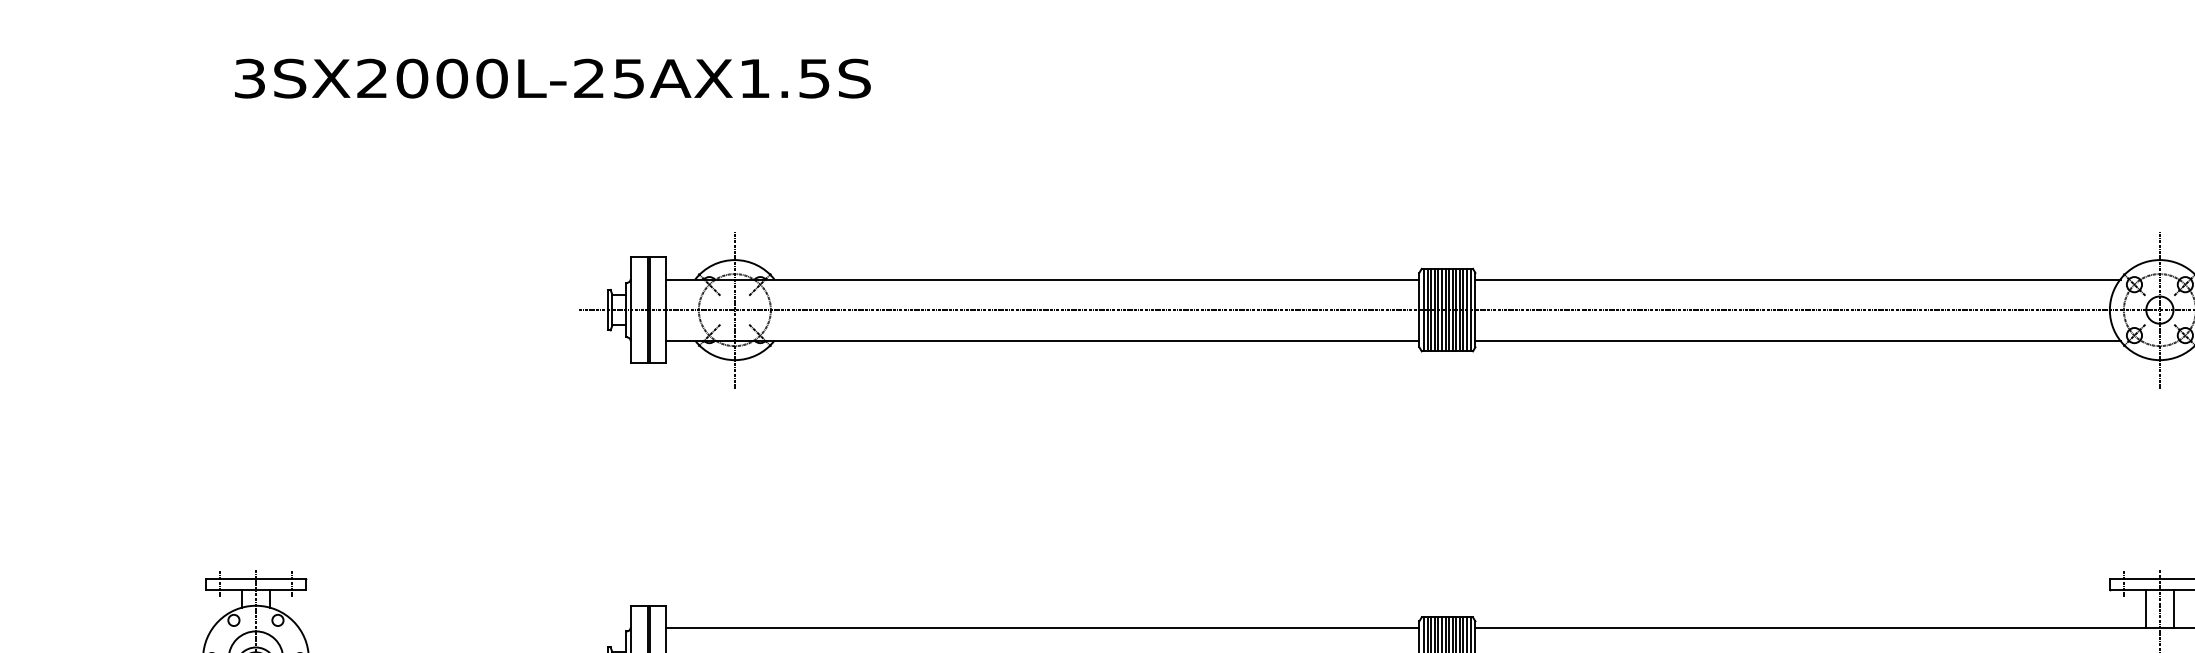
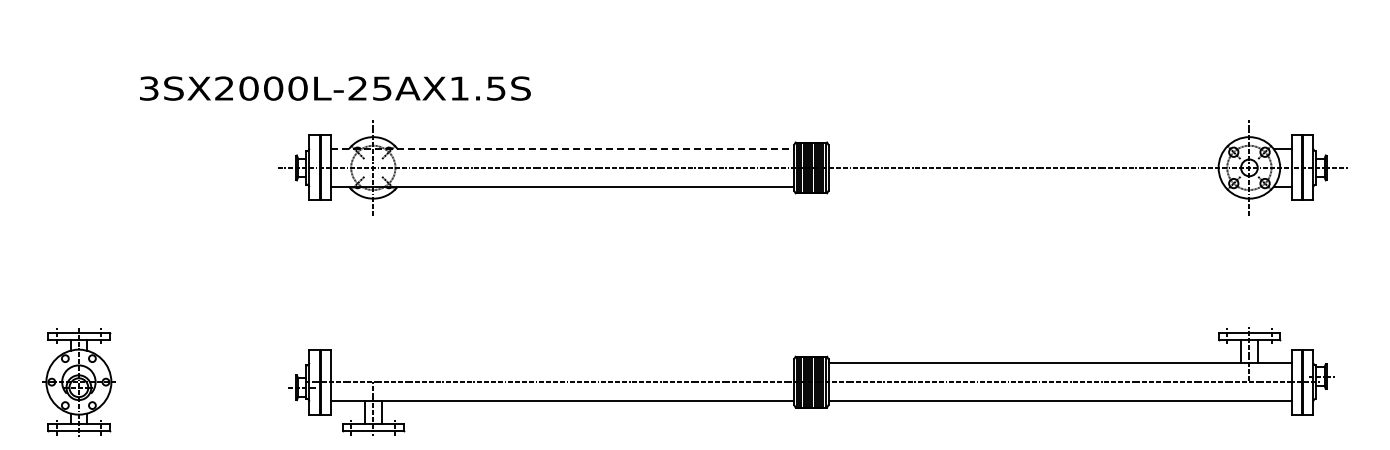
text: (552, 78) -> (335, 88), moved
line: (1042, 280) -> (562, 149), solid -> dashed
line: (1797, 280) -> (1026, 149), removed
line: (1797, 340) -> (1026, 186), removed
line: (1042, 628) -> (562, 363), removed

